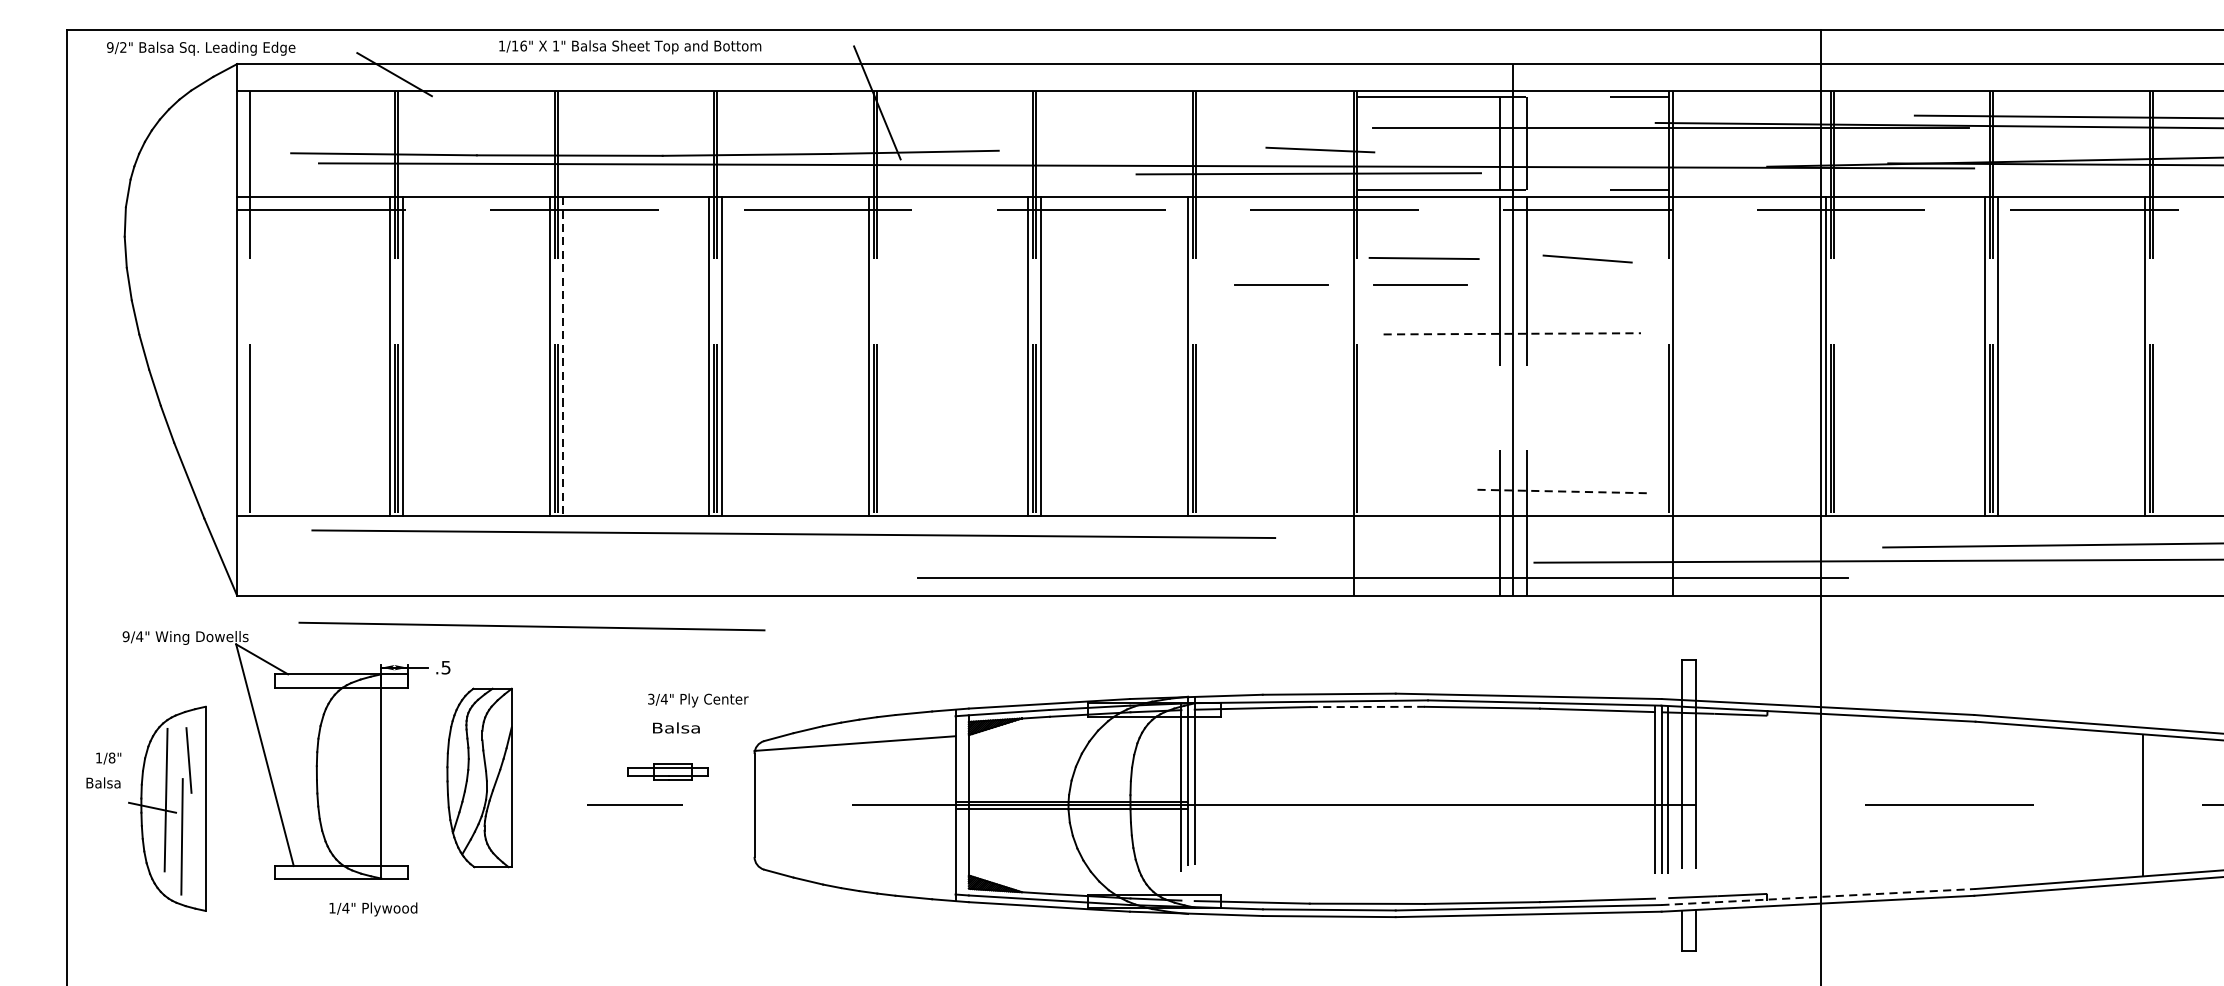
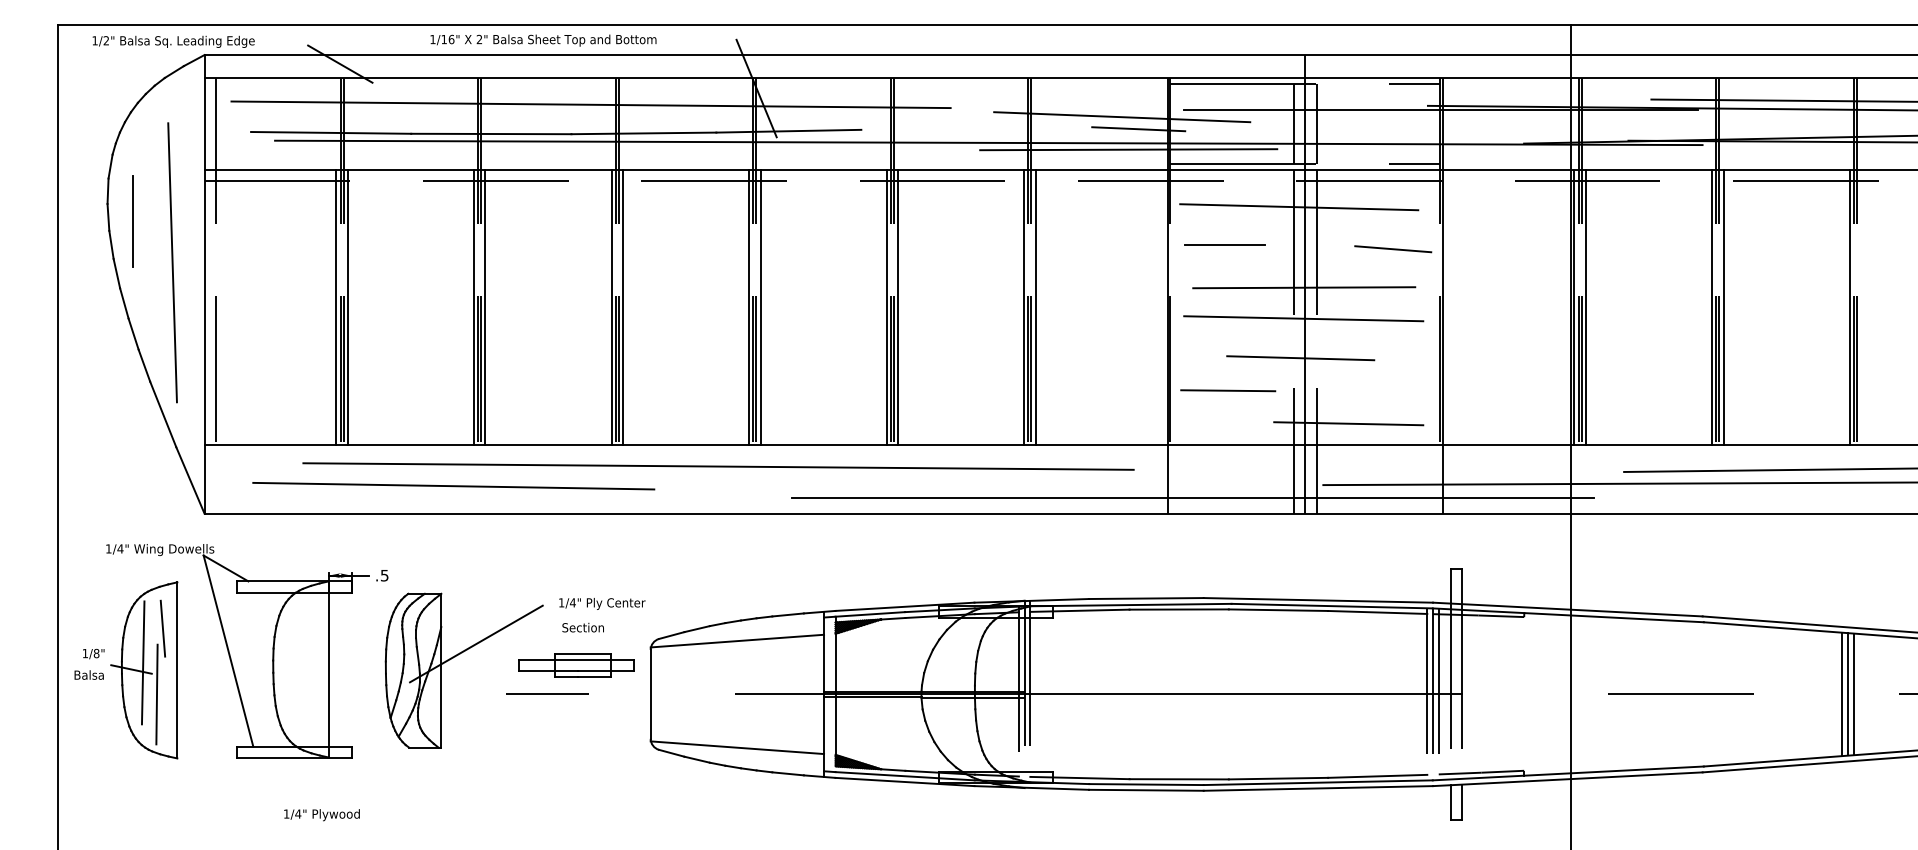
text: (554, 44) -> (478, 38), 1" -> 2"
text: (109, 47) -> (94, 40), 9/2" -> 1/2"
line: (684, 121) -> (590, 104), added
line: (1301, 136) -> (1122, 117), added
line: (1506, 240) -> (1299, 207), added
line: (154, 257) -> (133, 221), added
line: (1424, 258) -> (1228, 390), moved
line: (1587, 259) -> (1393, 249), moved
line: (1280, 283) -> (1104, 244), removed
line: (200, 304) -> (172, 262), added
line: (1512, 333) -> (1304, 287), dashed -> solid
line: (881, 355) -> (760, 306), added
line: (1200, 355) -> (1035, 306), added
line: (1838, 355) -> (1585, 306), added
line: (562, 356) -> (485, 307), dashed -> solid
line: (1511, 369) -> (1303, 318), added
line: (1507, 415) -> (1300, 358), added
line: (1563, 491) -> (1348, 423), dashed -> solid
line: (793, 534) -> (718, 466), moved
line: (531, 626) -> (453, 486), moved
text: (125, 636) -> (108, 548), 9/4" -> 1/4"
text: (651, 698) -> (561, 602), 3/4" -> 1/4"
line: (1367, 706) -> (1179, 609), dashed -> solid
text: (675, 727) -> (582, 627), Balsa -> Section
line: (552, 746) -> (476, 643), added
part: (668, 771) -> (576, 665), size x1.67
line: (2149, 804) -> (1853, 693), added
line: (2136, 805) -> (1842, 694), added
part: (167, 808) -> (144, 670), moved
line: (855, 866) -> (737, 747), added
line: (1818, 897) -> (1568, 773), dashed -> solid
text: (372, 909) -> (321, 815), moved

